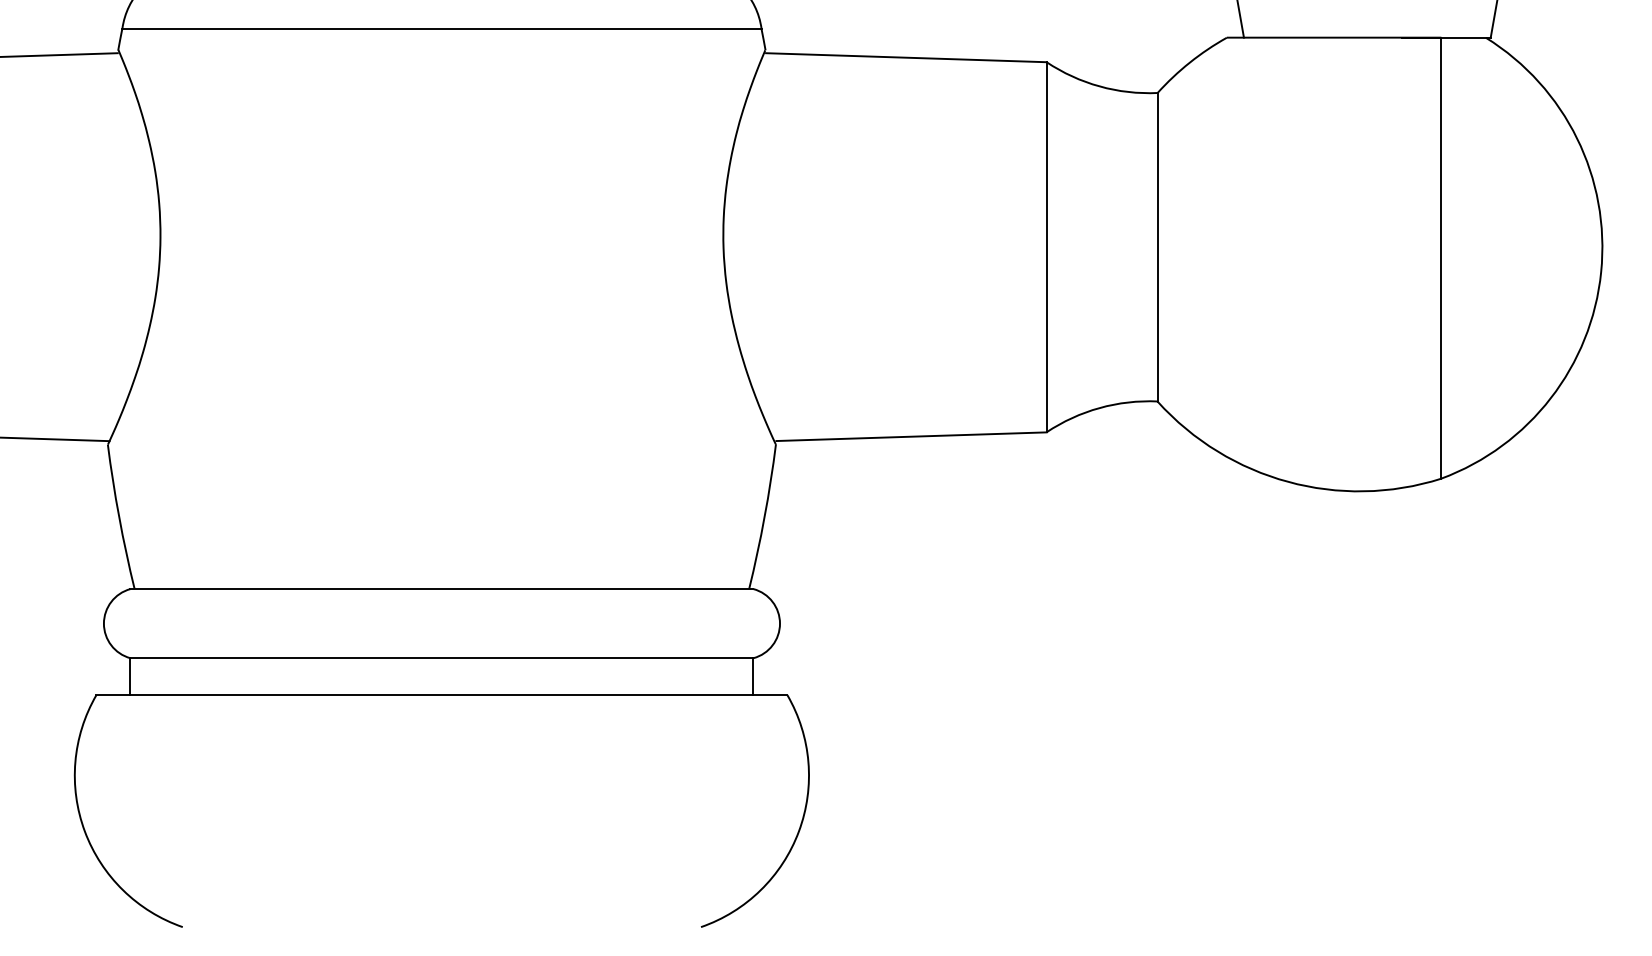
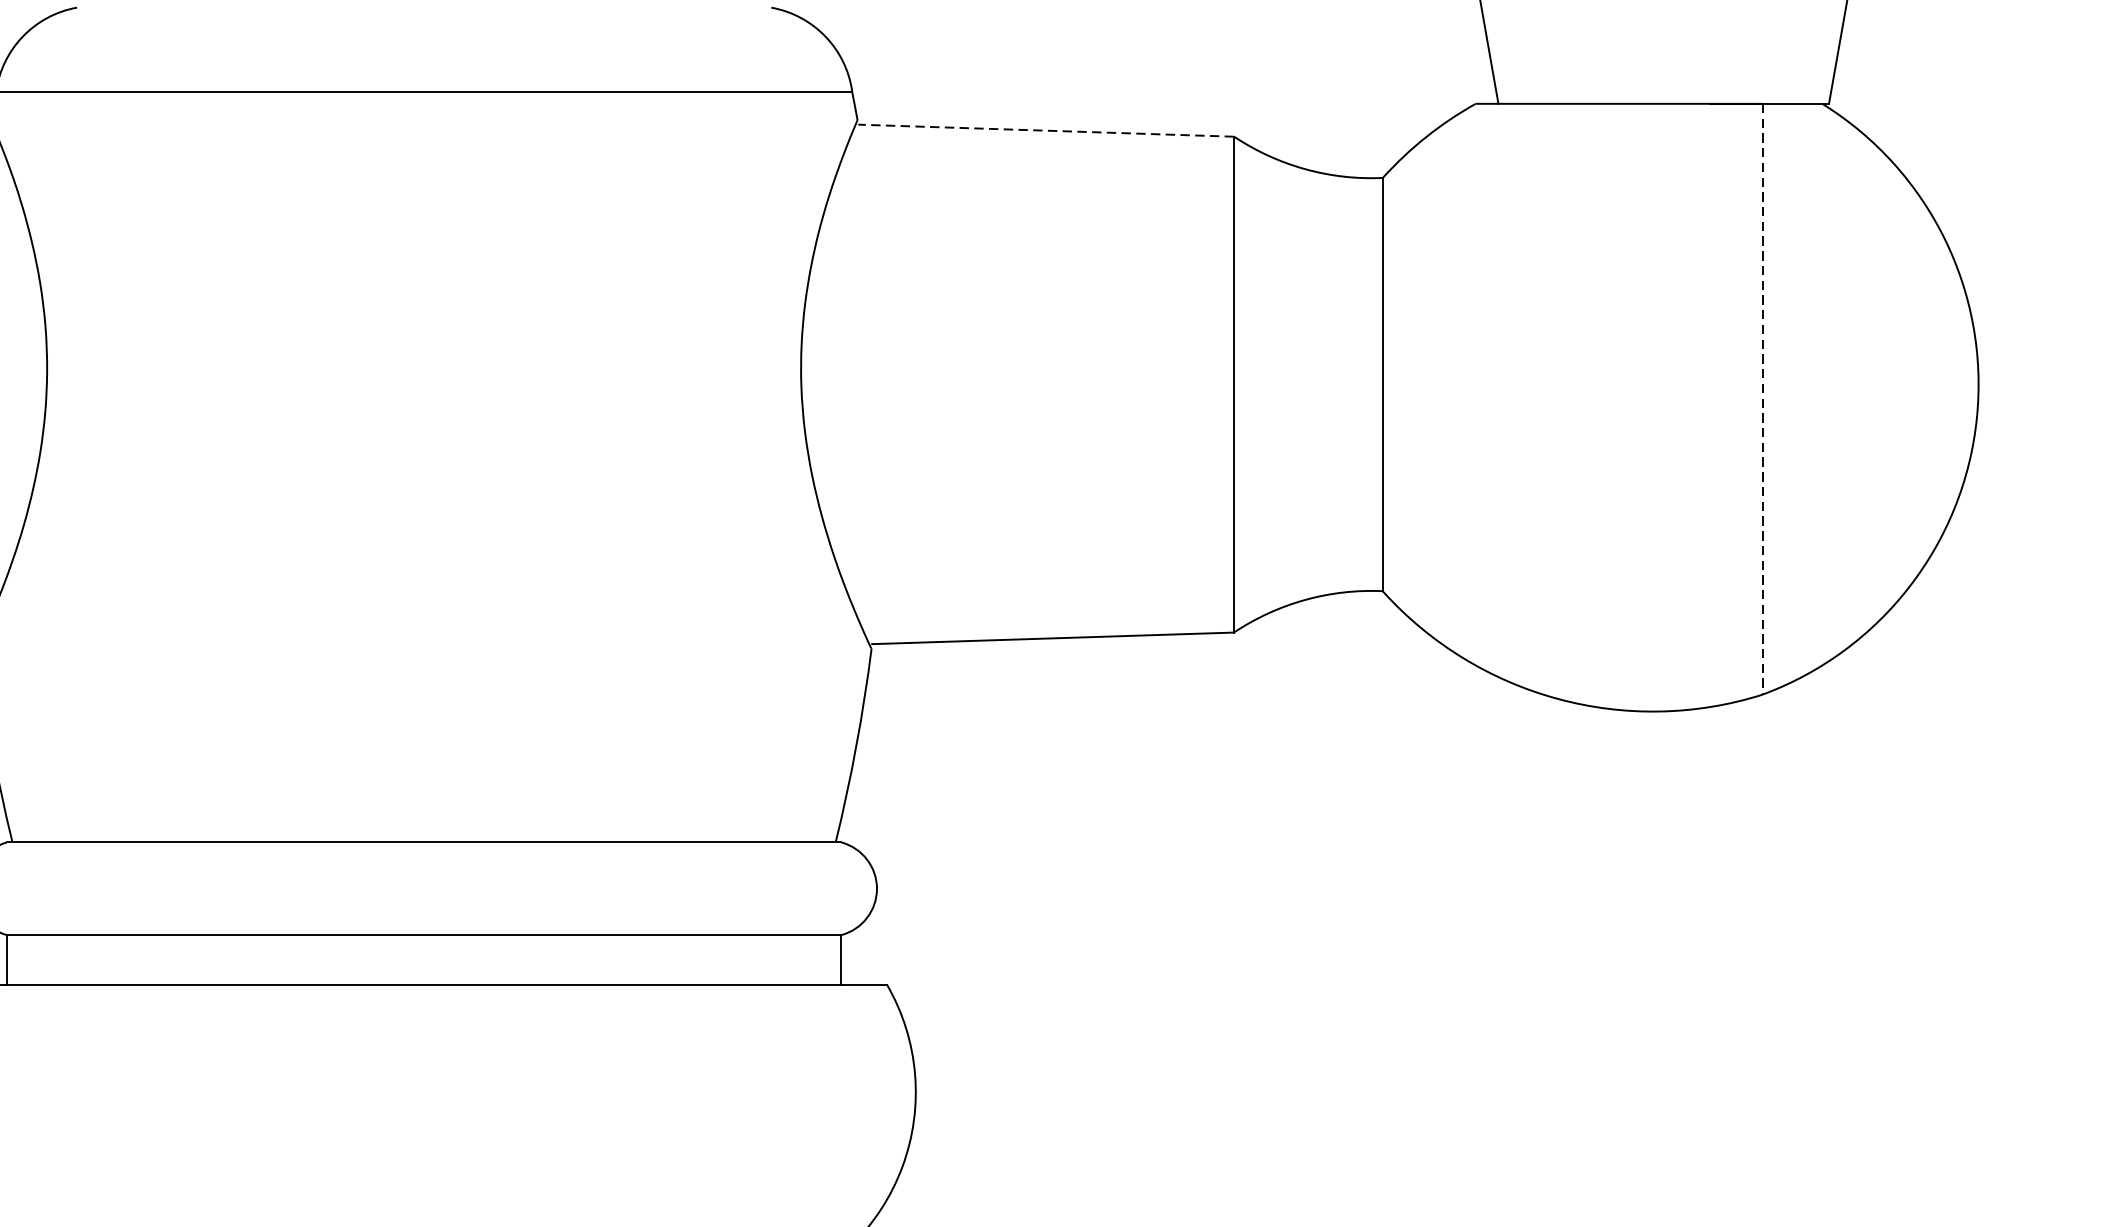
line: (905, 57) -> (1045, 130), solid -> dashed
line: (1441, 258) -> (1763, 399), solid -> dashed

